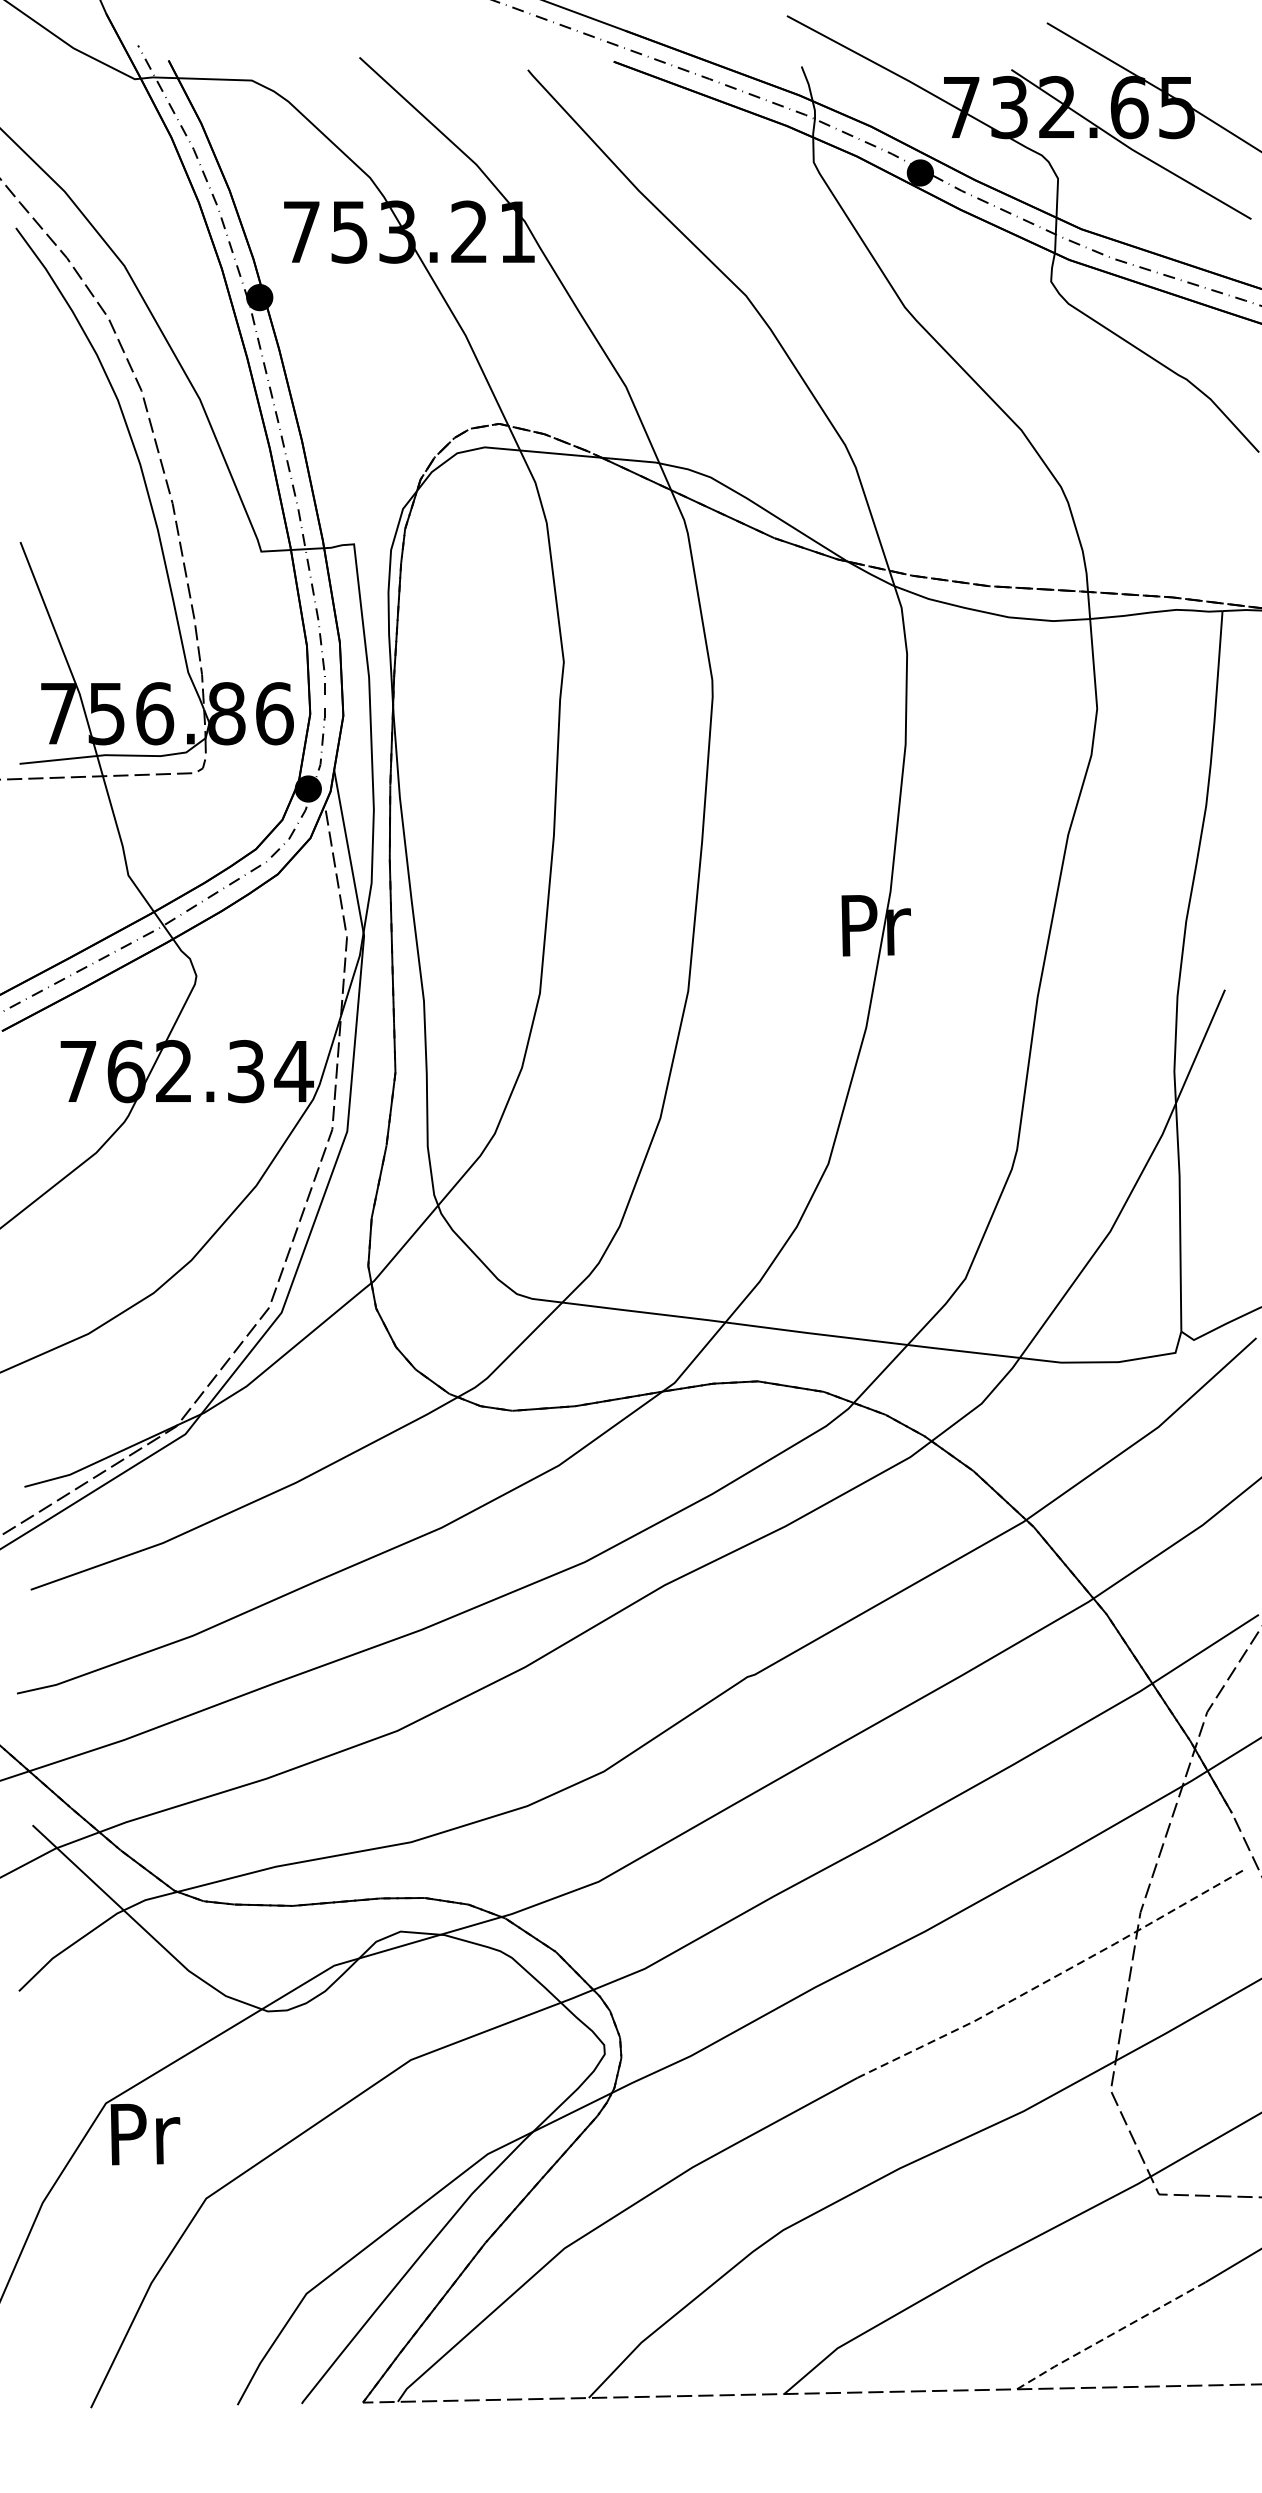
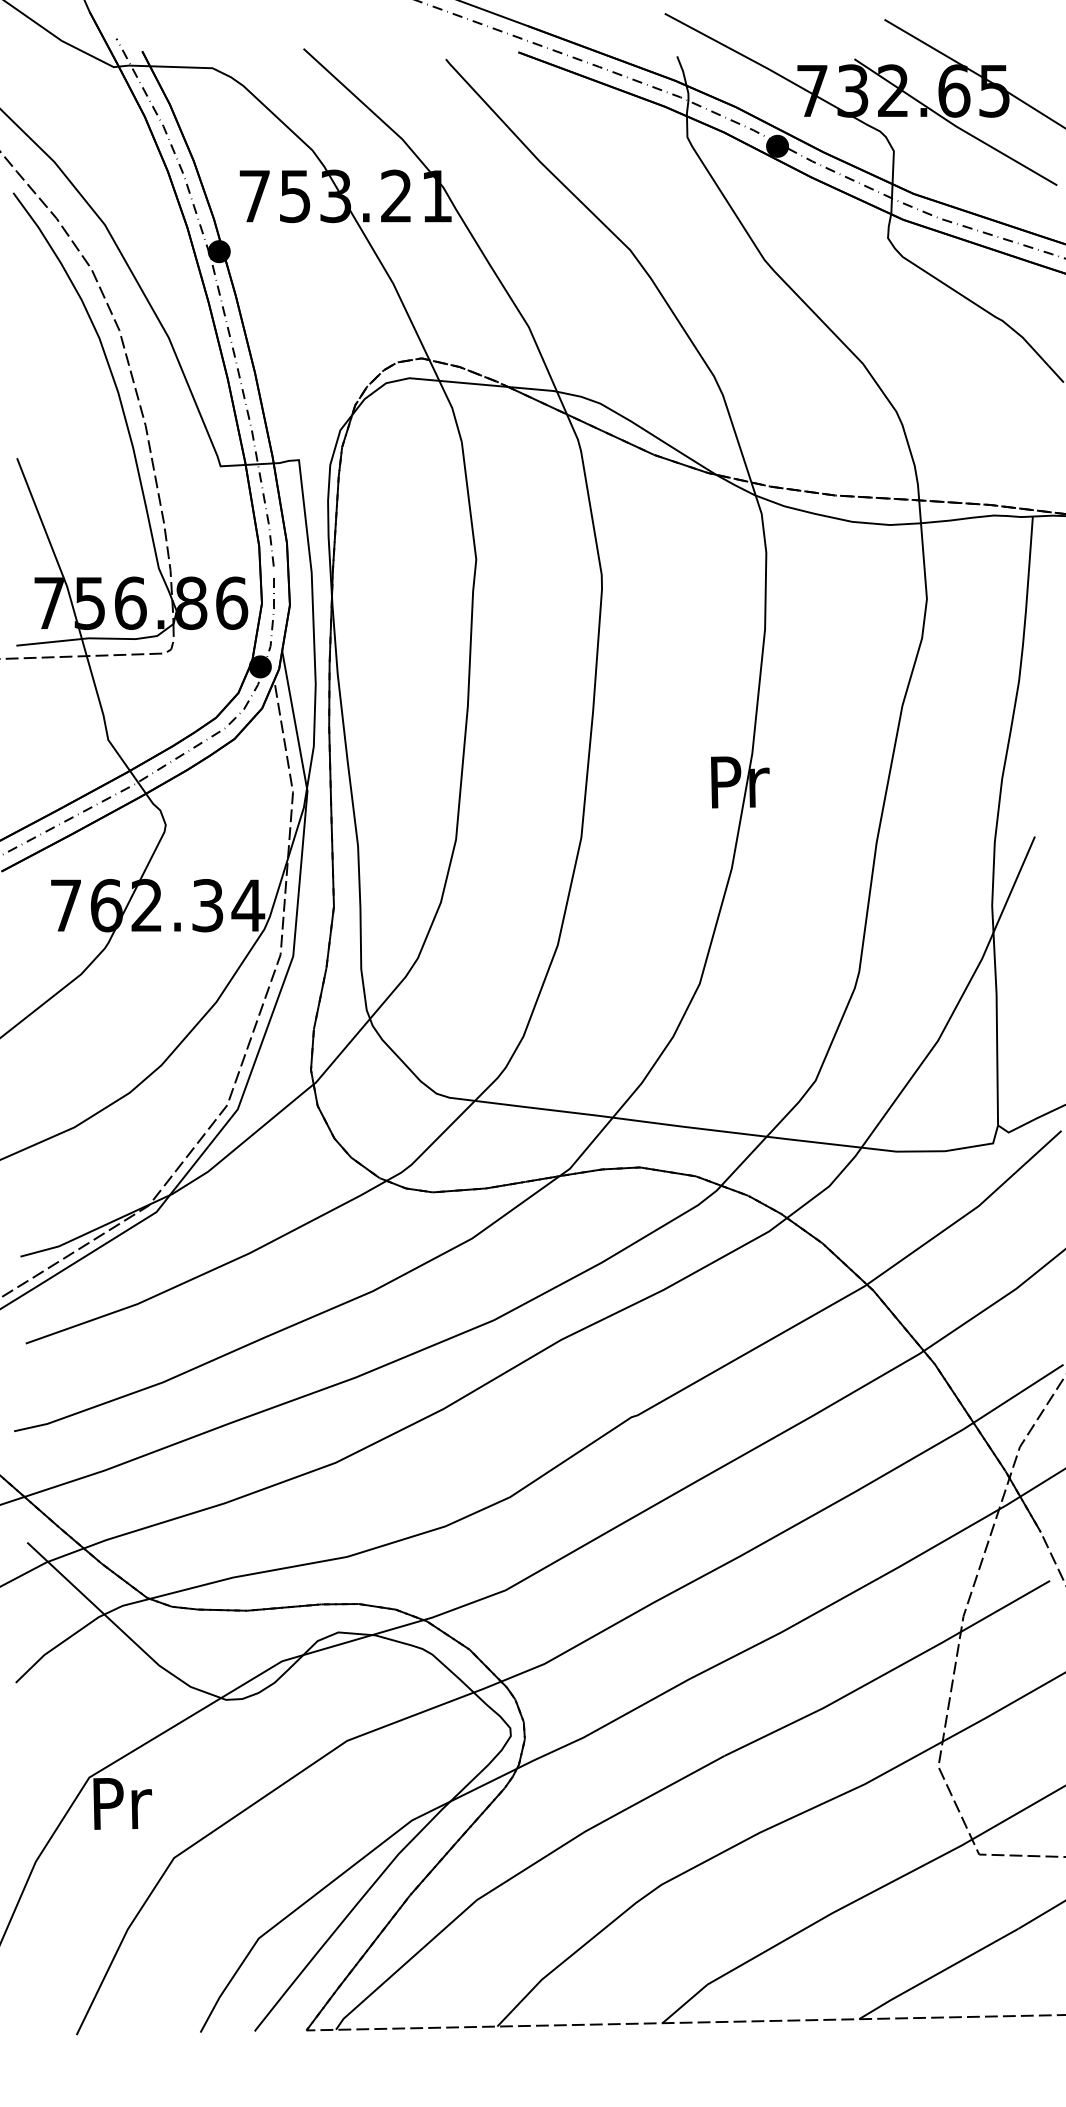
line: (1051, 1979) -> (888, 1672), dashed -> solid
line: (1109, 2335) -> (937, 1973), dashed -> solid

